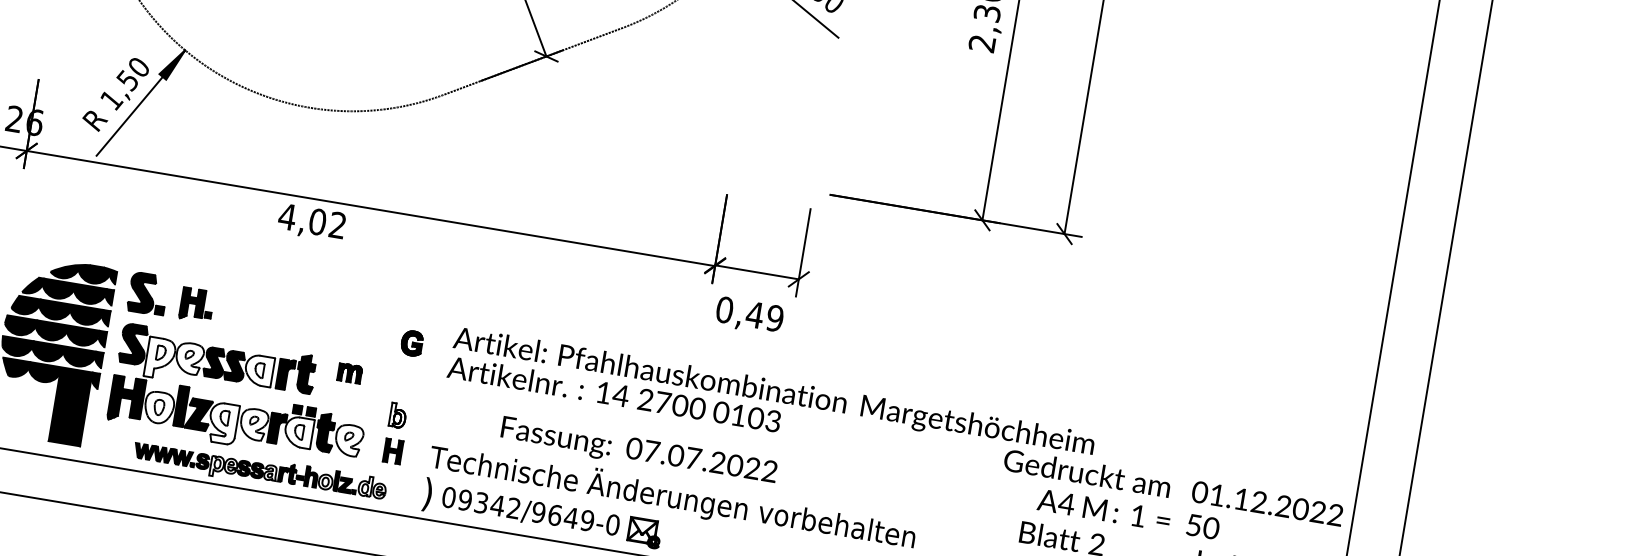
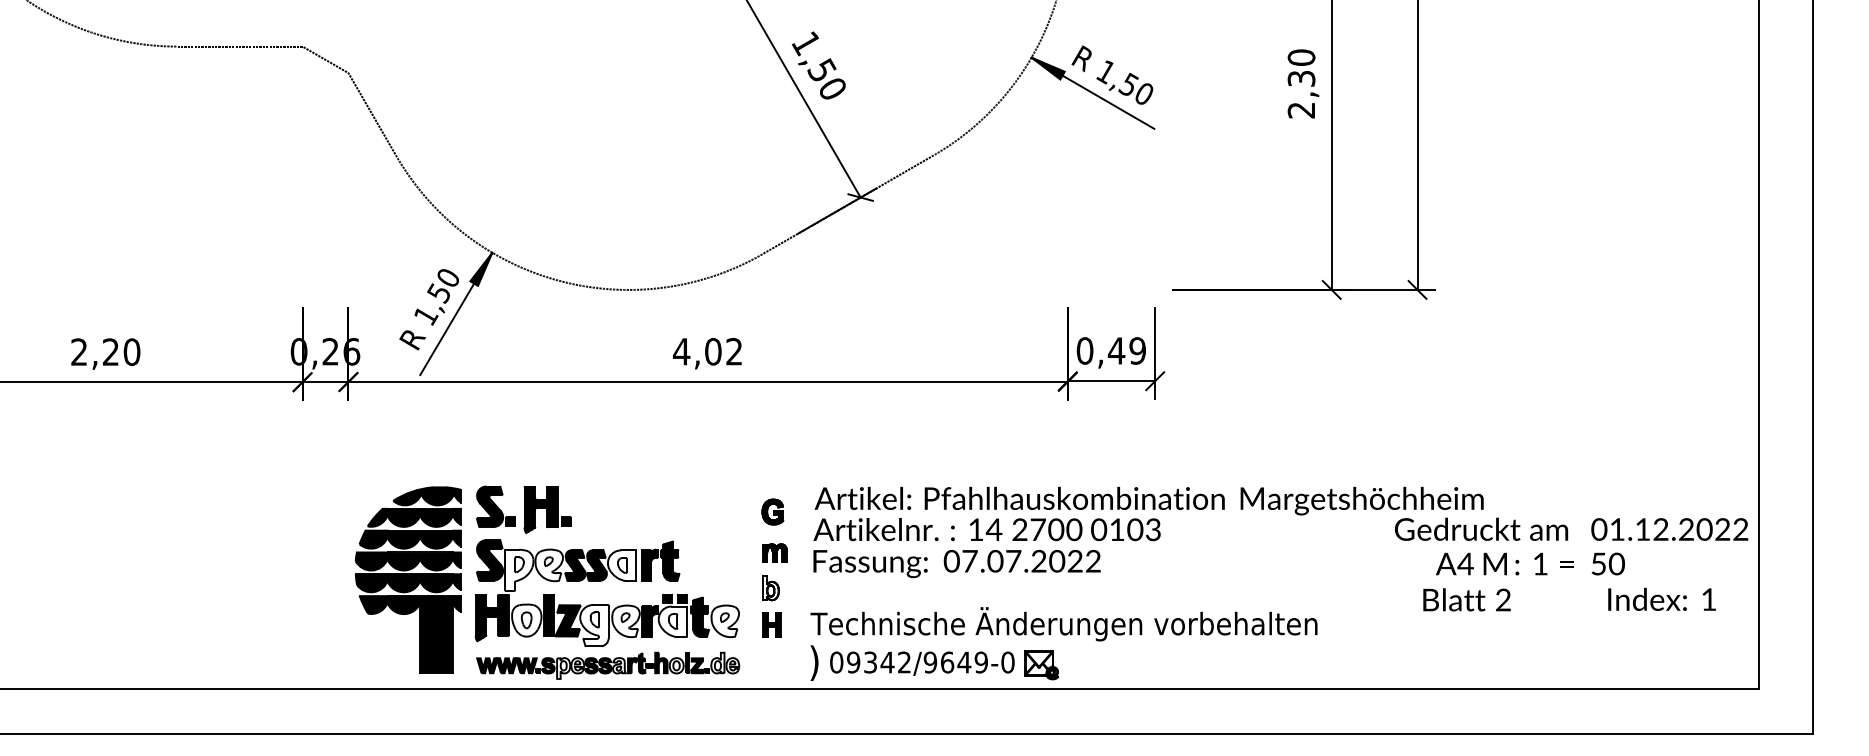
text: (310, 222) -> (706, 353), moved
part: (196, 304) -> (547, 509), size x1.43
text: (748, 315) -> (1110, 352), moved
part: (349, 372) -> (774, 552), moved
text: (638, 452) -> (956, 564), moved
part: (260, 470) -> (608, 665), moved

